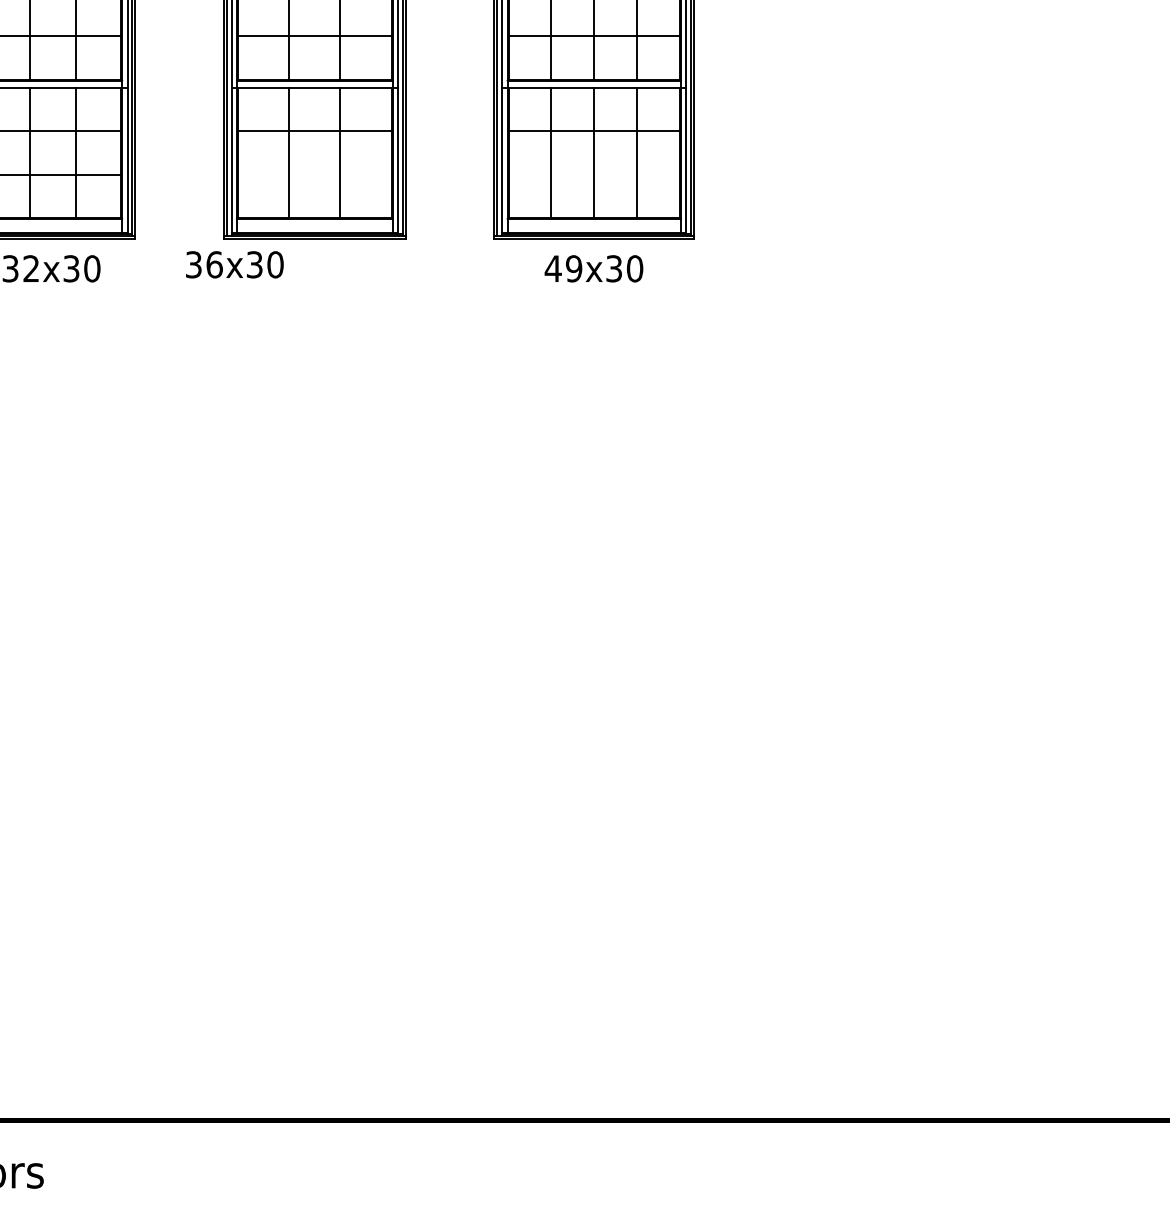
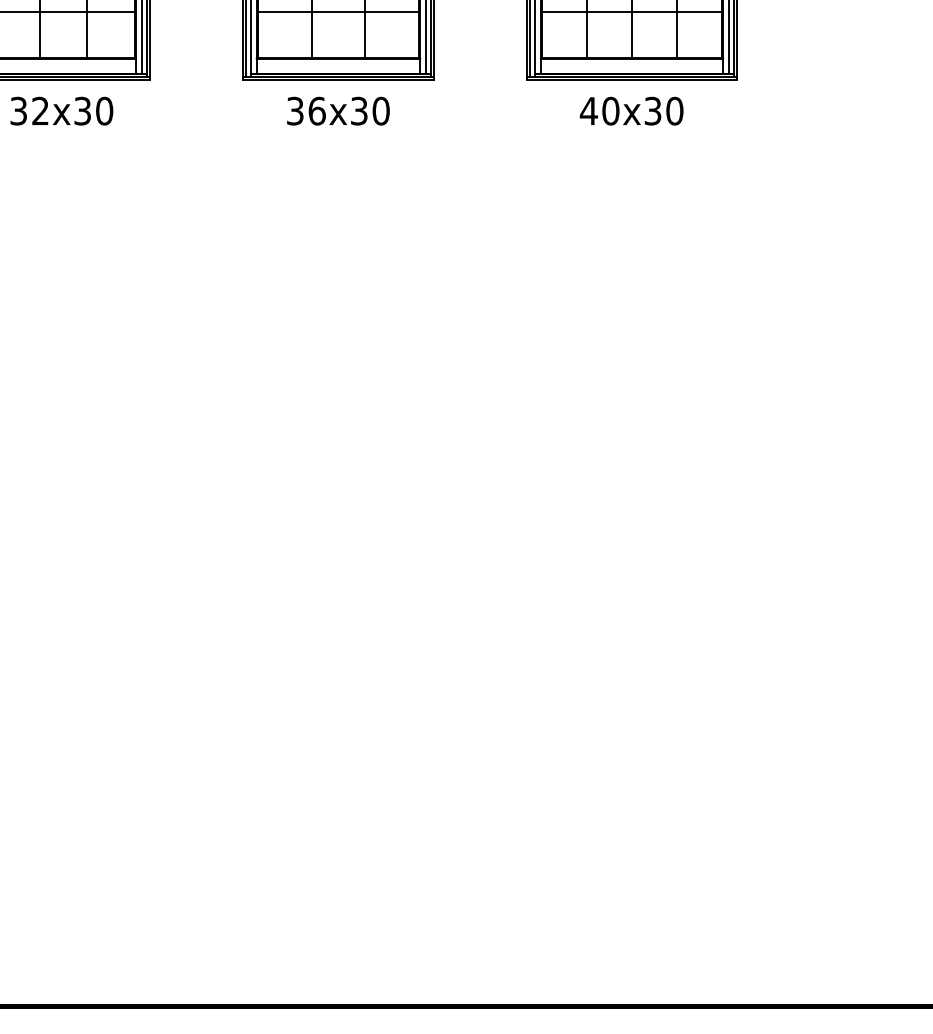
line: (314, 174) -> (338, 12), added
line: (593, 174) -> (631, 12), added
text: (234, 264) -> (338, 110), moved
text: (574, 268) -> (611, 110), 49x30 -> 40x30

